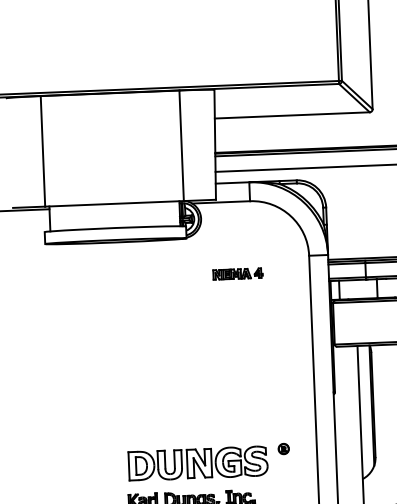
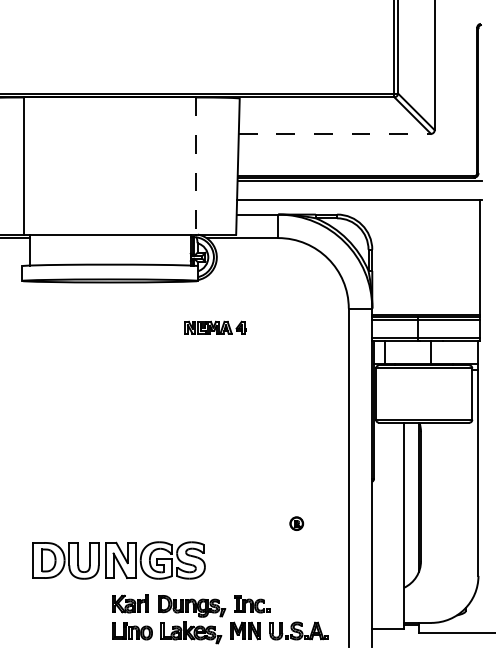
line: (292, 115) -> (335, 133), solid -> dashed
line: (181, 146) -> (196, 166), solid -> dashed
part: (237, 273) -> (215, 327), moved
part: (283, 448) -> (296, 523), moved
part: (197, 463) -> (118, 560), moved

